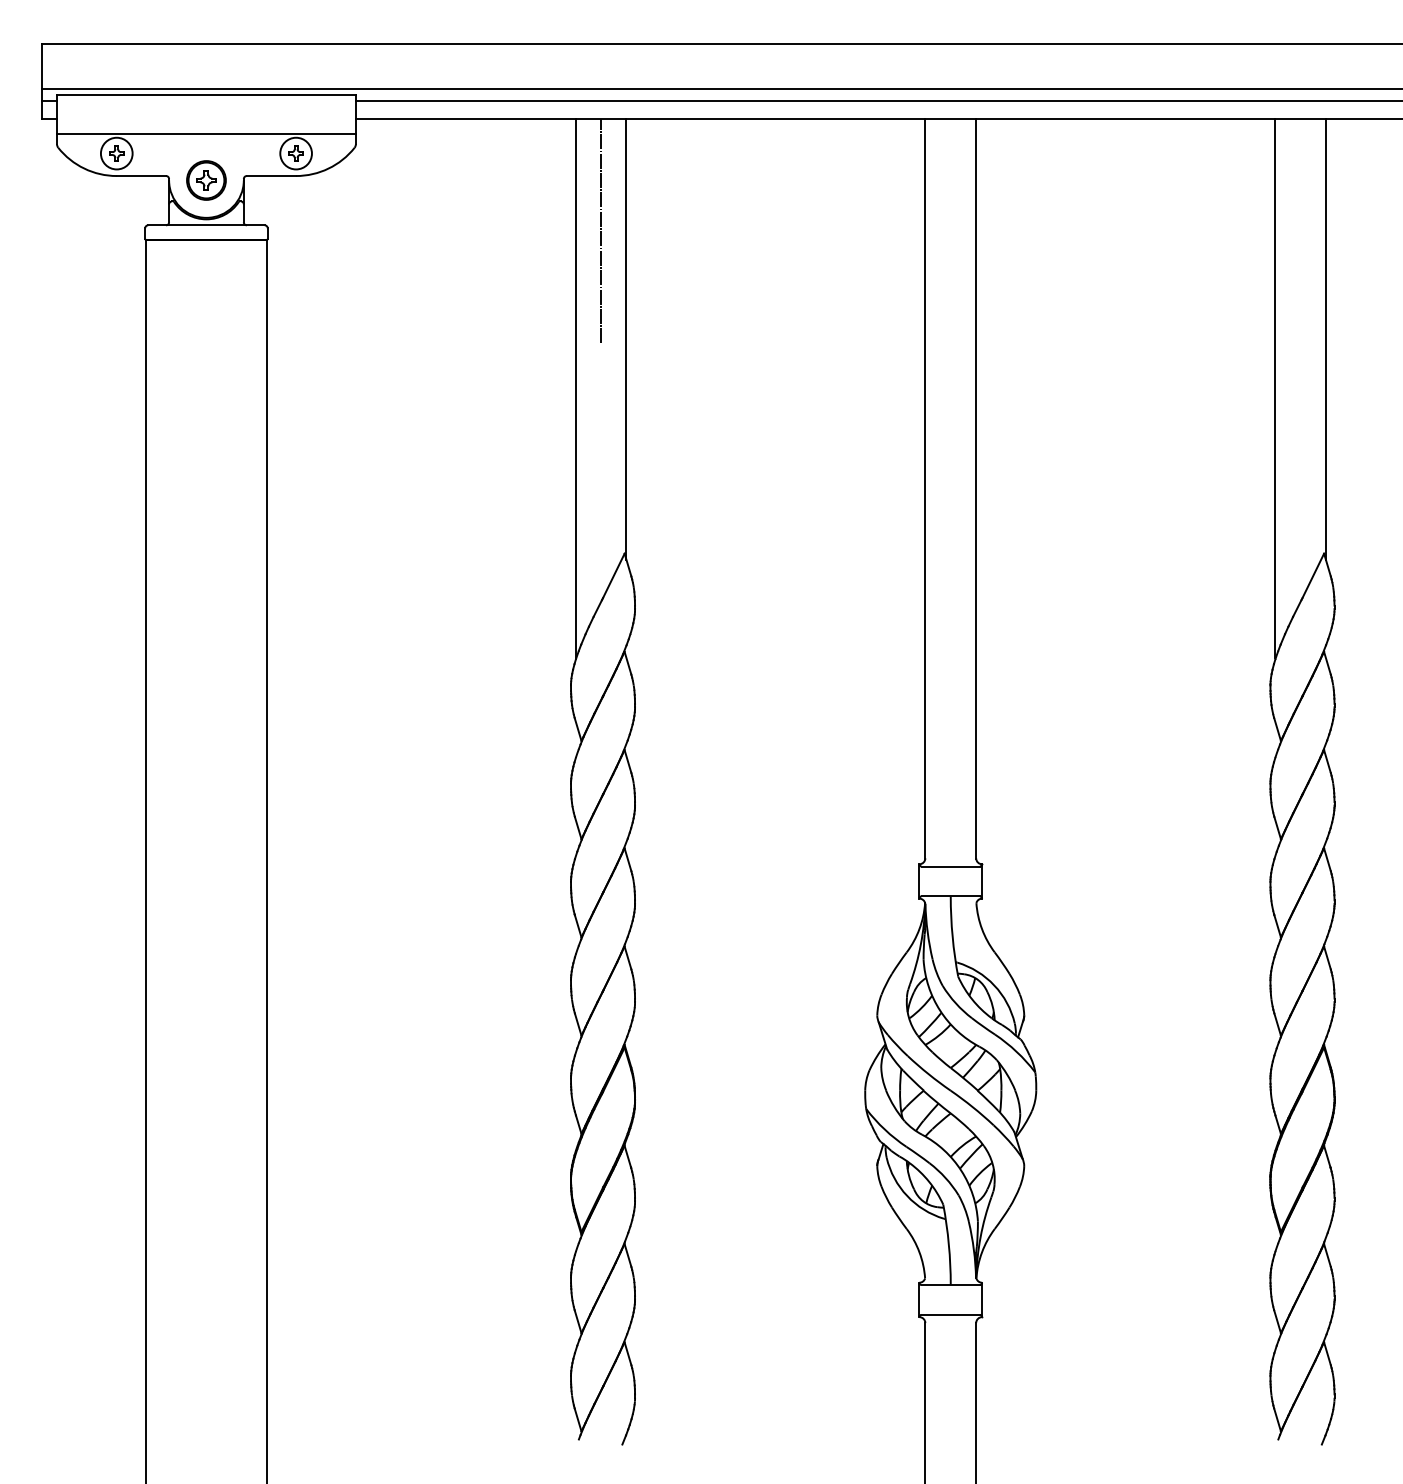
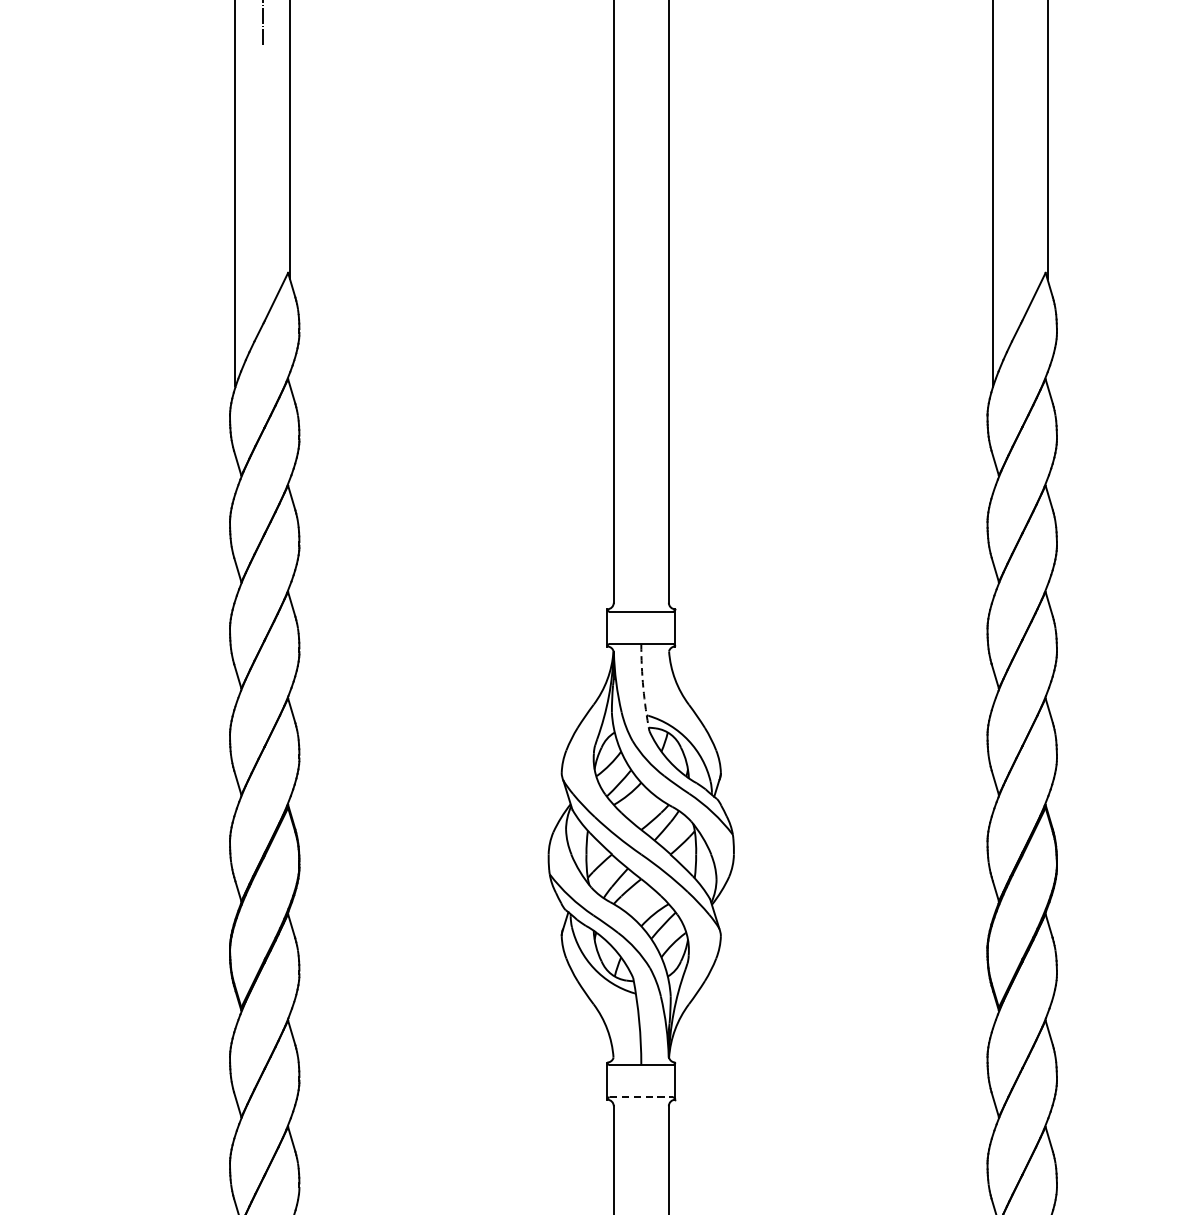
arc: (952, 936) -> (643, 687), solid -> dashed
line: (951, 1314) -> (642, 1096), solid -> dashed

